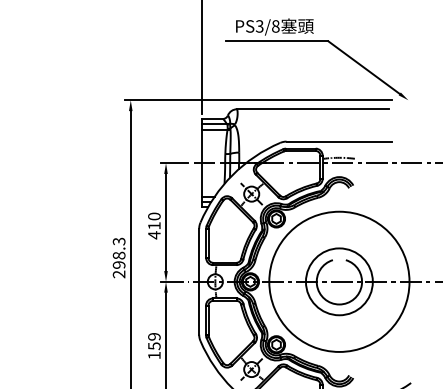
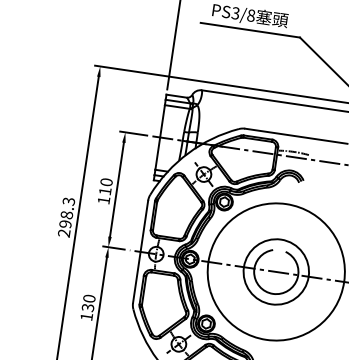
text: (154, 235) -> (103, 200), 410 -> 110
text: (154, 341) -> (88, 303), 159 -> 130

